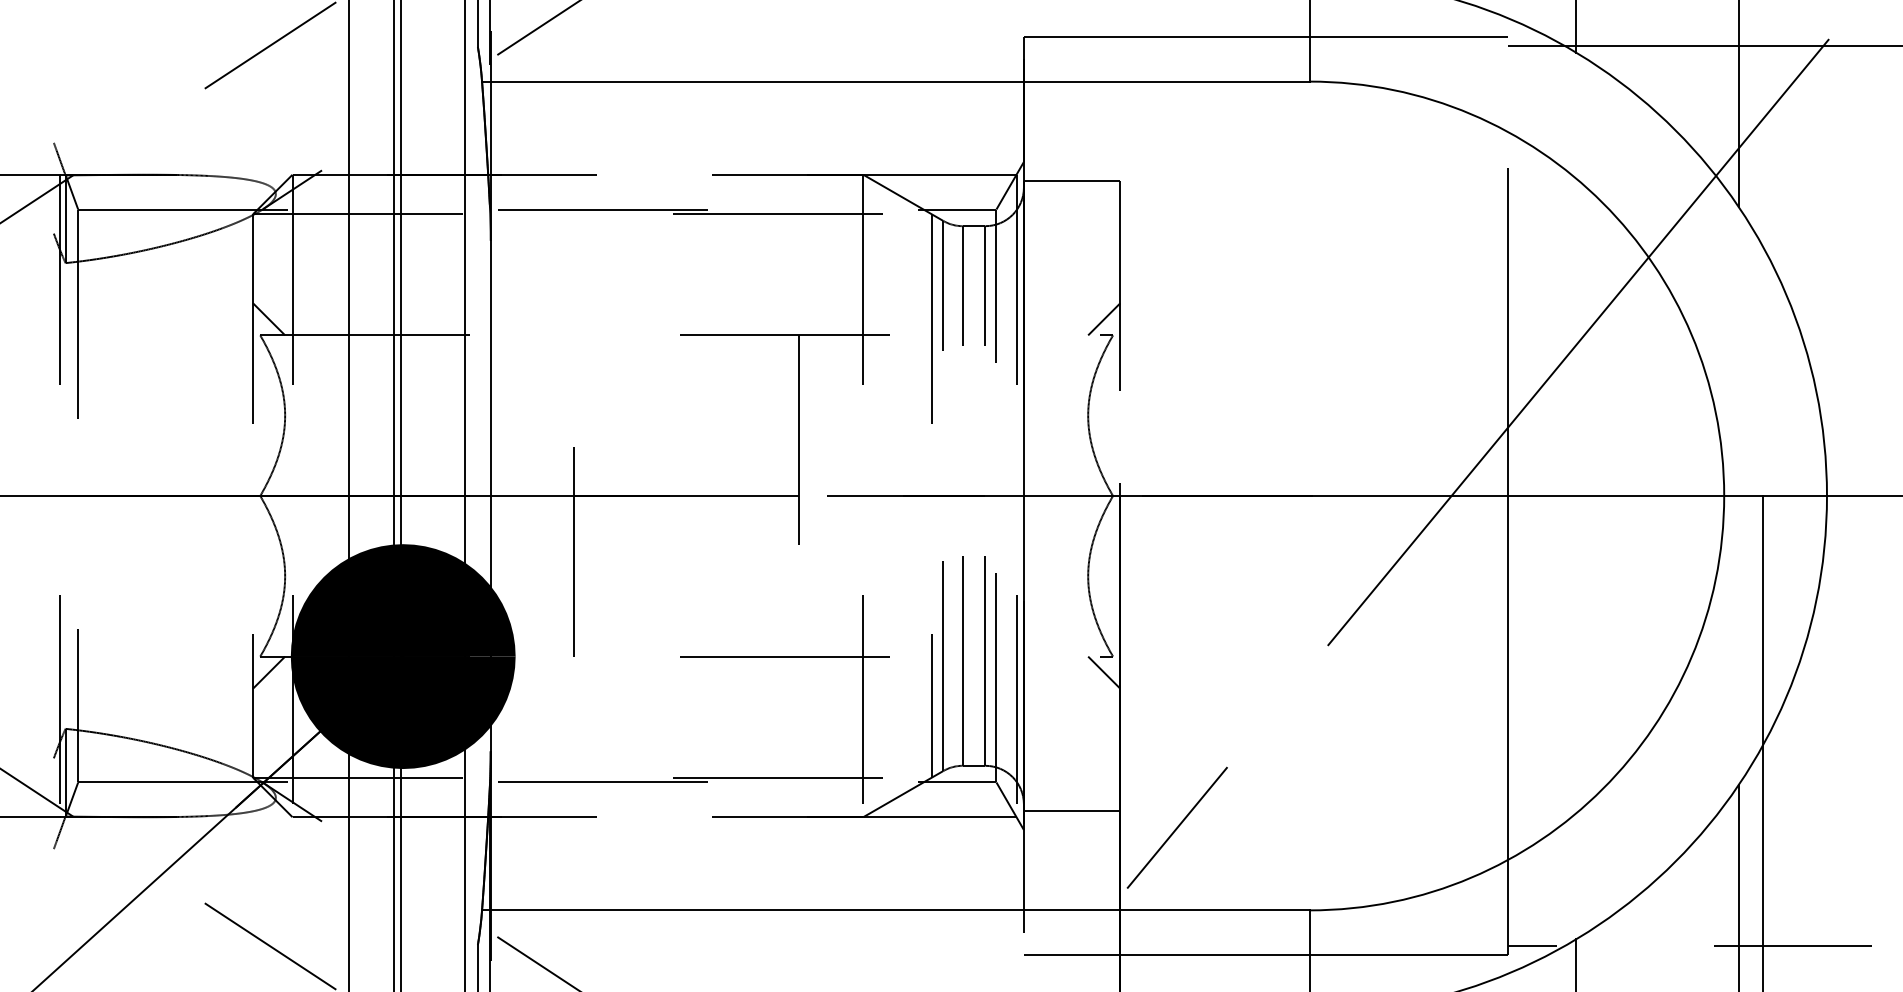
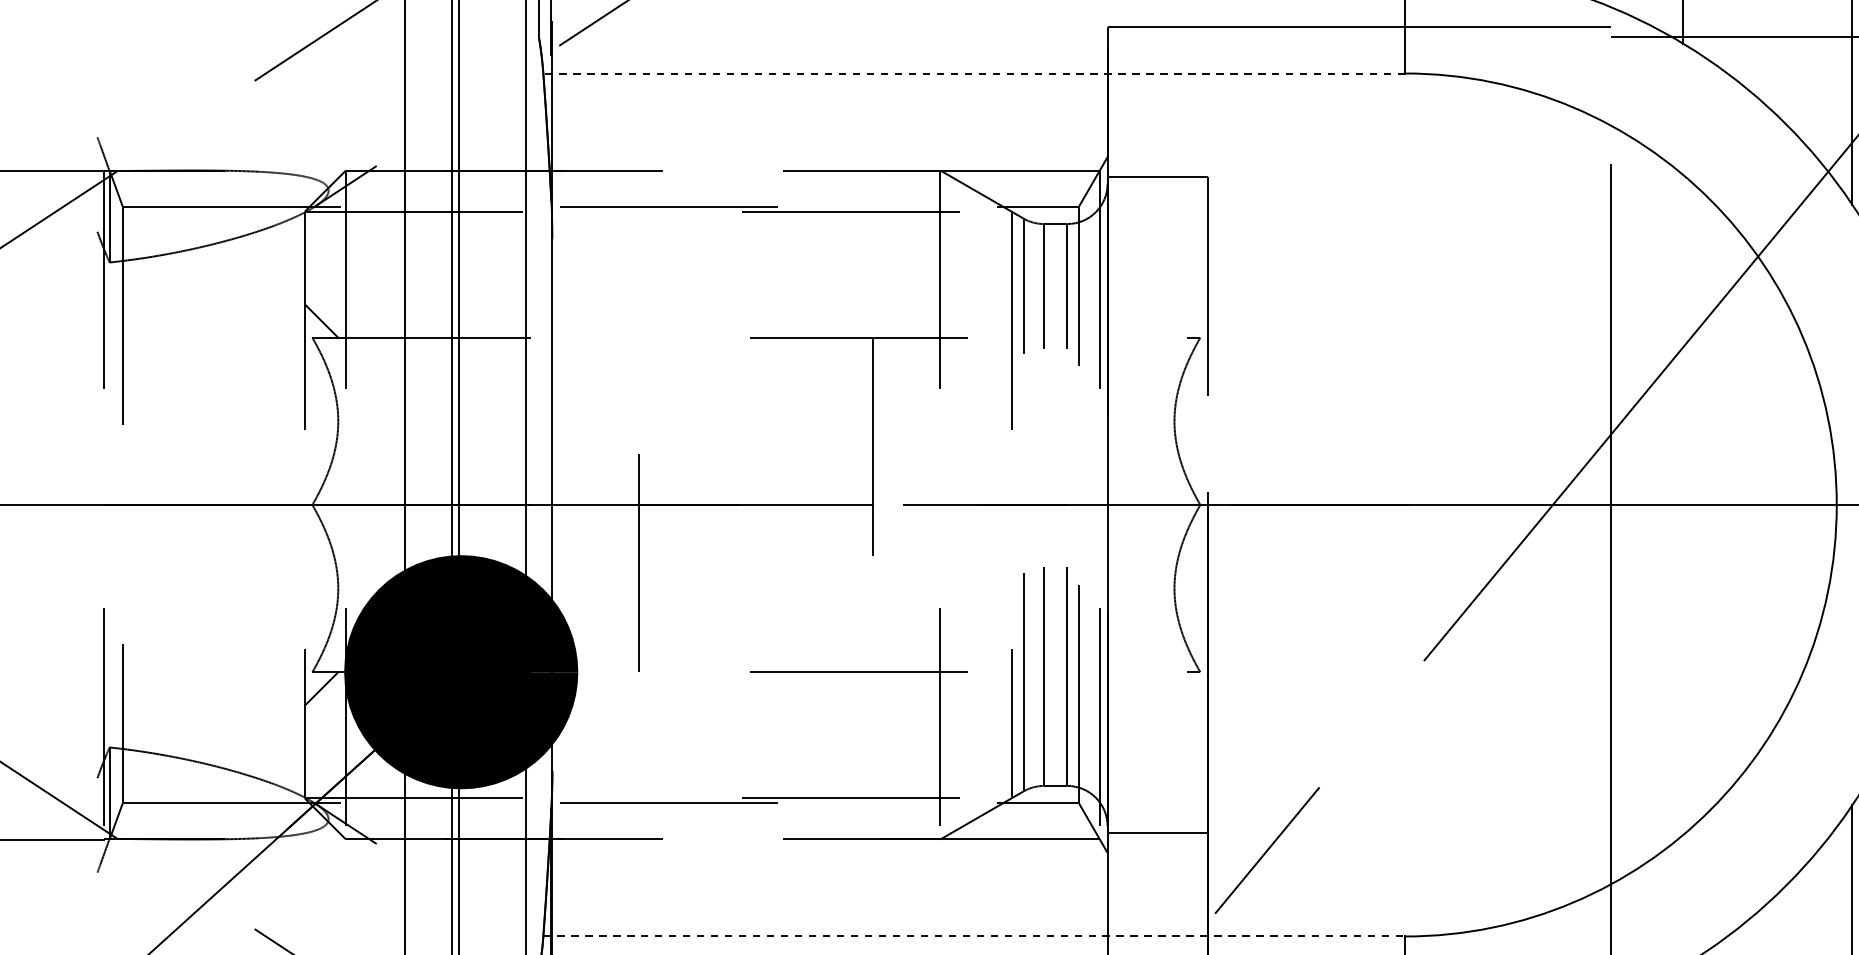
line: (895, 81) -> (973, 73), solid -> dashed
line: (1104, 319) -> (1191, 321), removed
line: (1104, 672) -> (1191, 688), removed
line: (895, 910) -> (973, 936), solid -> dashed

